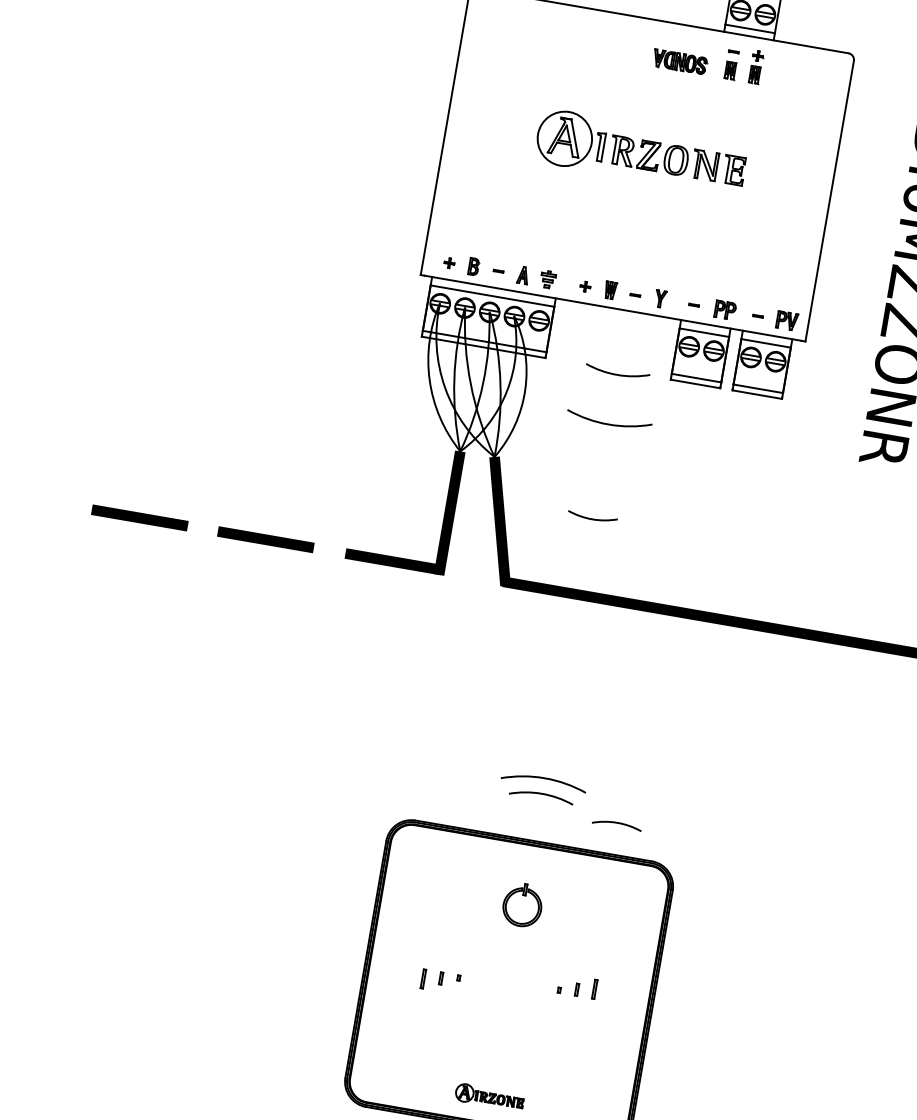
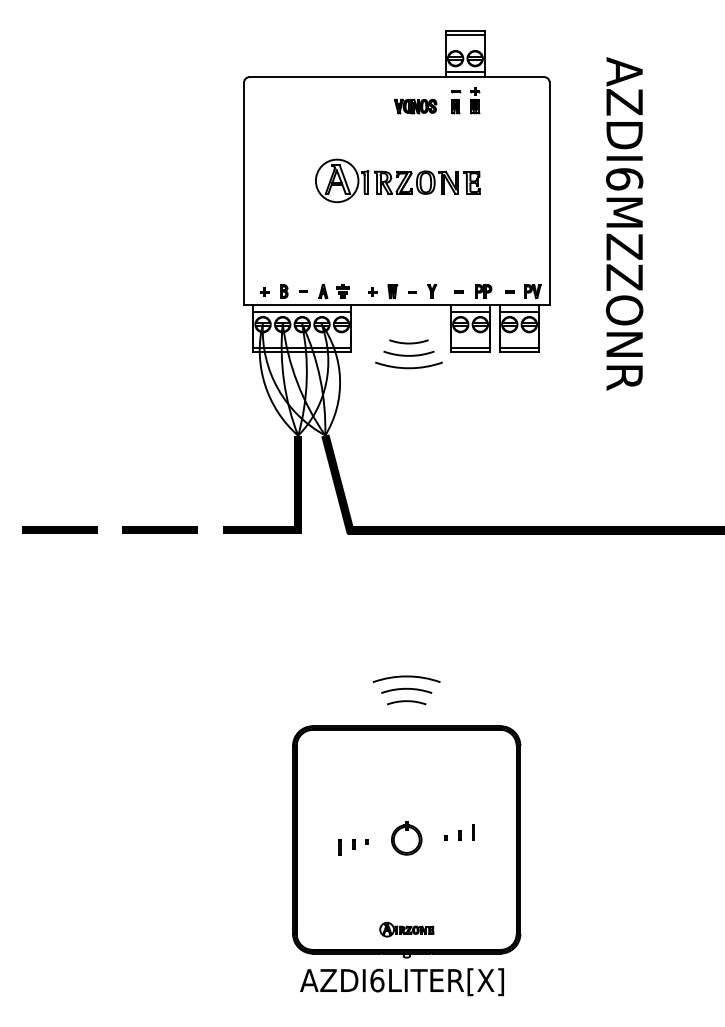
arc: (608, 423) -> (408, 367), moved
arc: (591, 517) -> (408, 342), moved
arc: (616, 824) -> (406, 702), moved
part: (522, 905) -> (406, 838), moved

